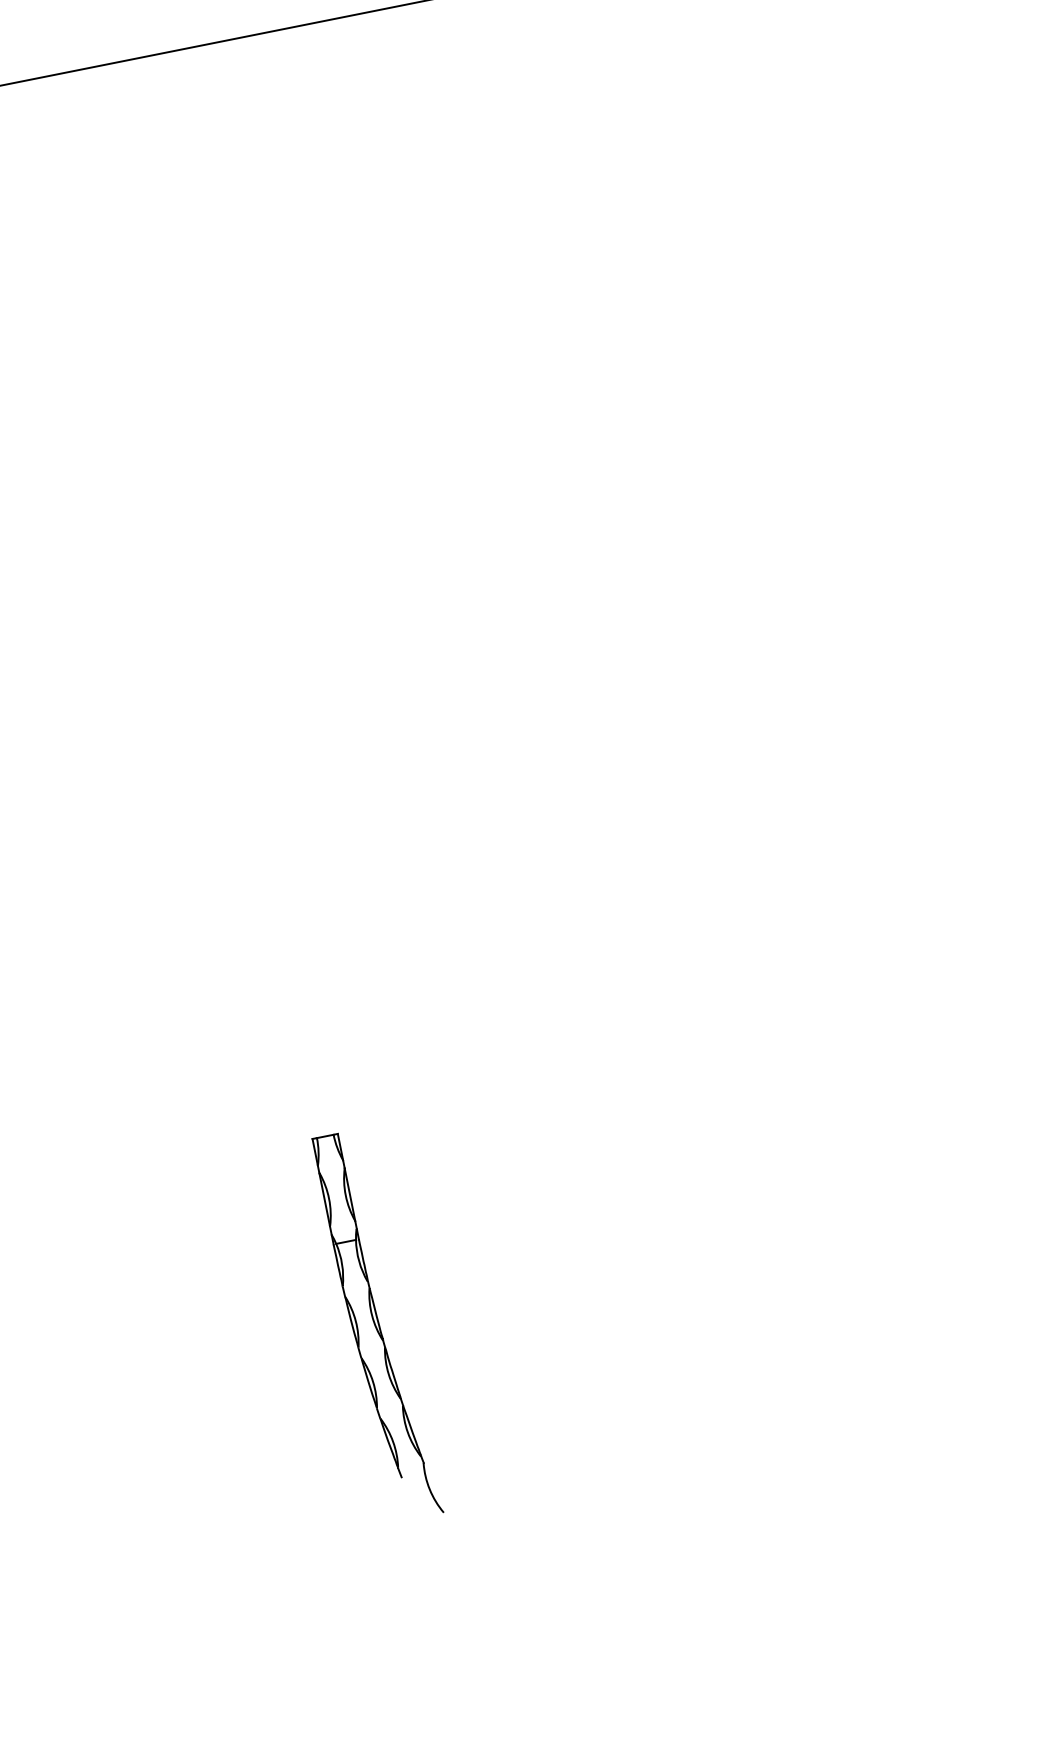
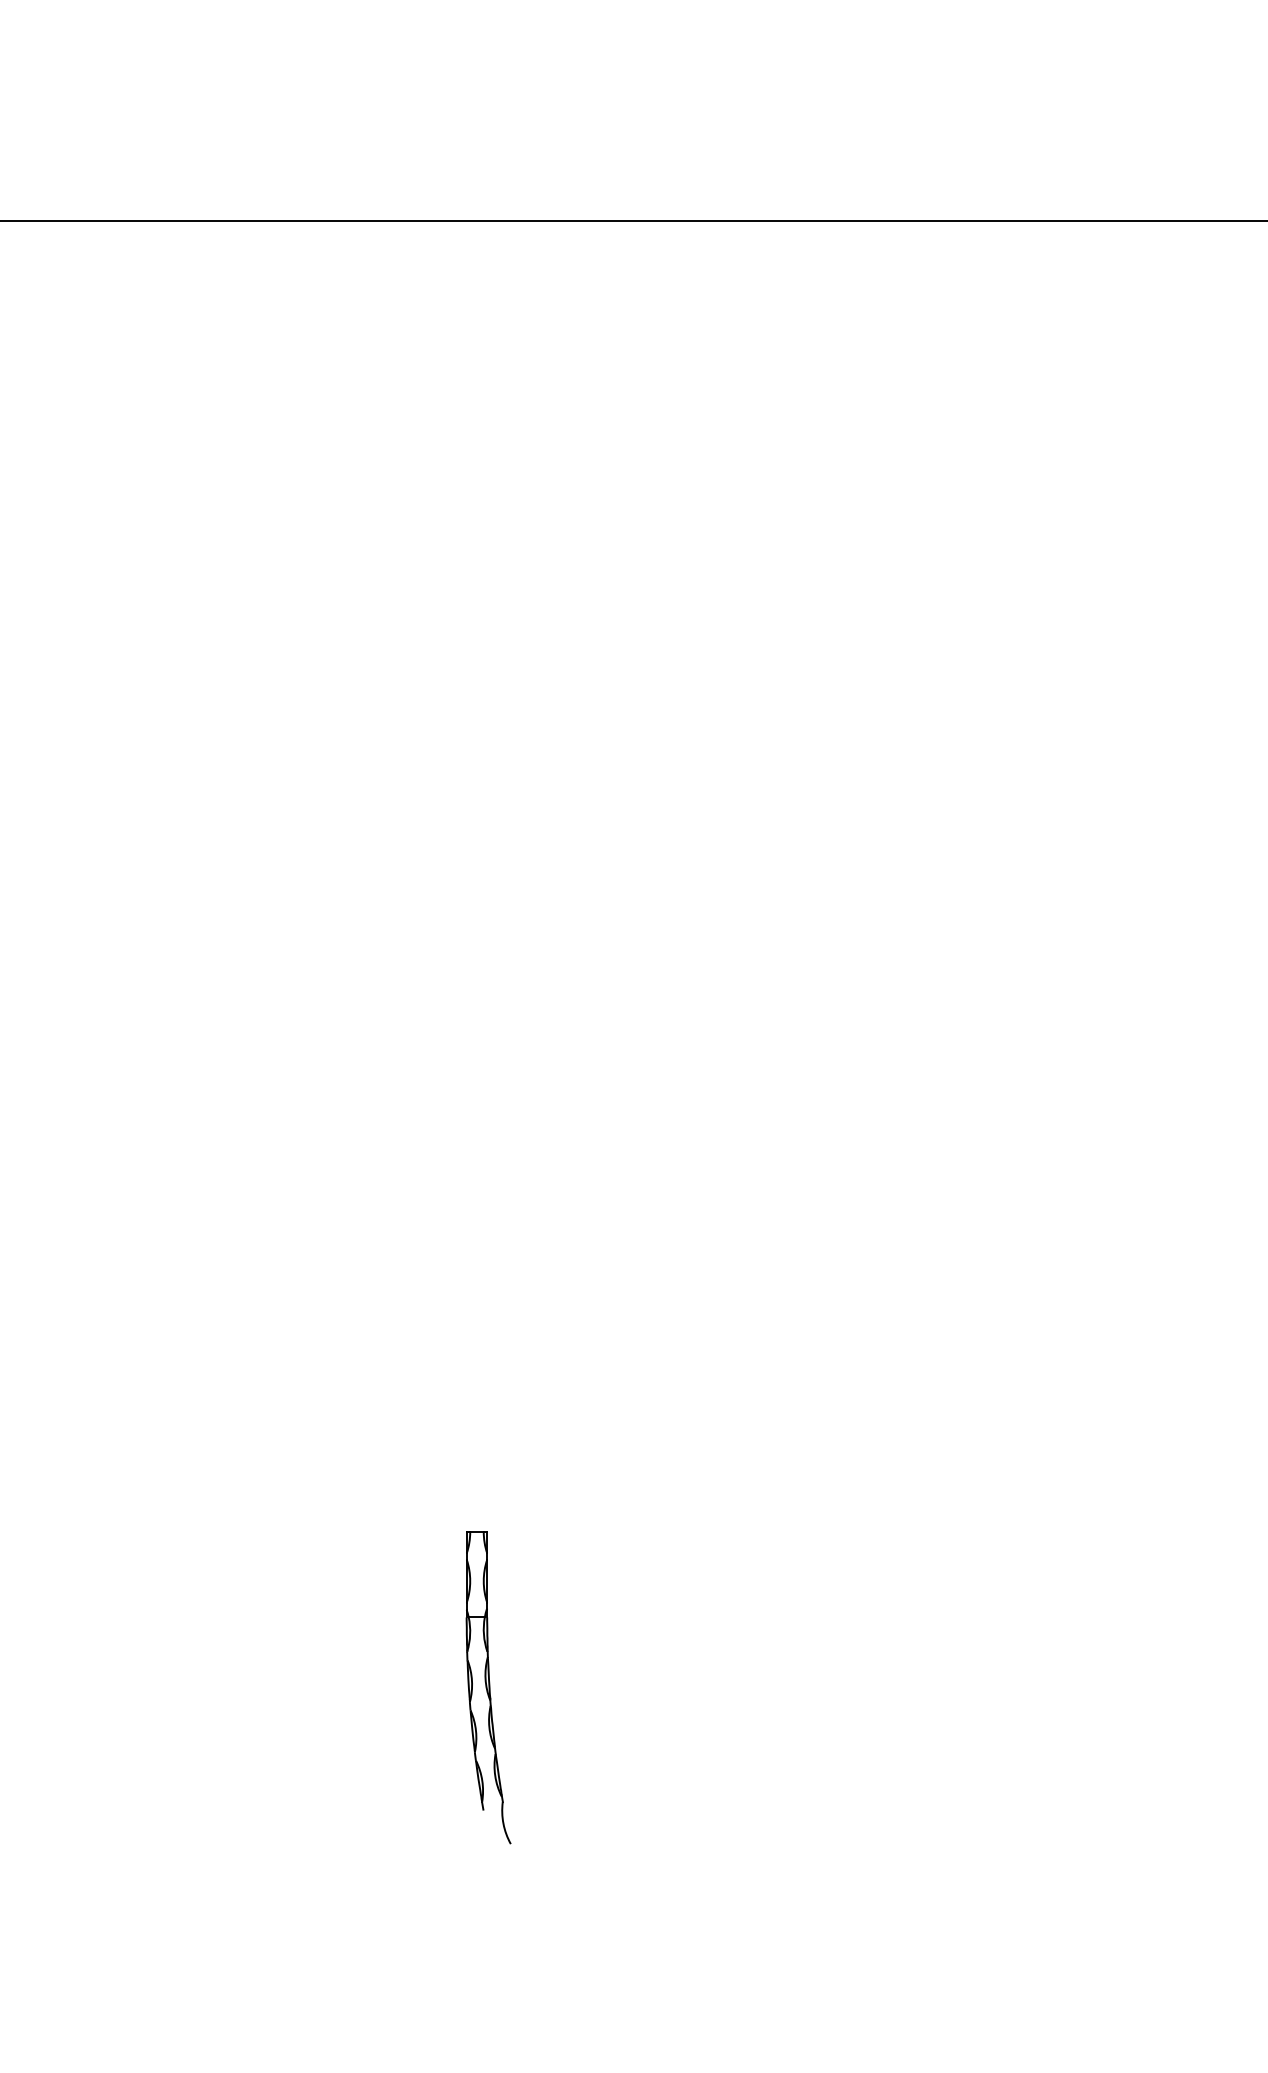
part: (377, 1325) -> (488, 1687), size x0.7

